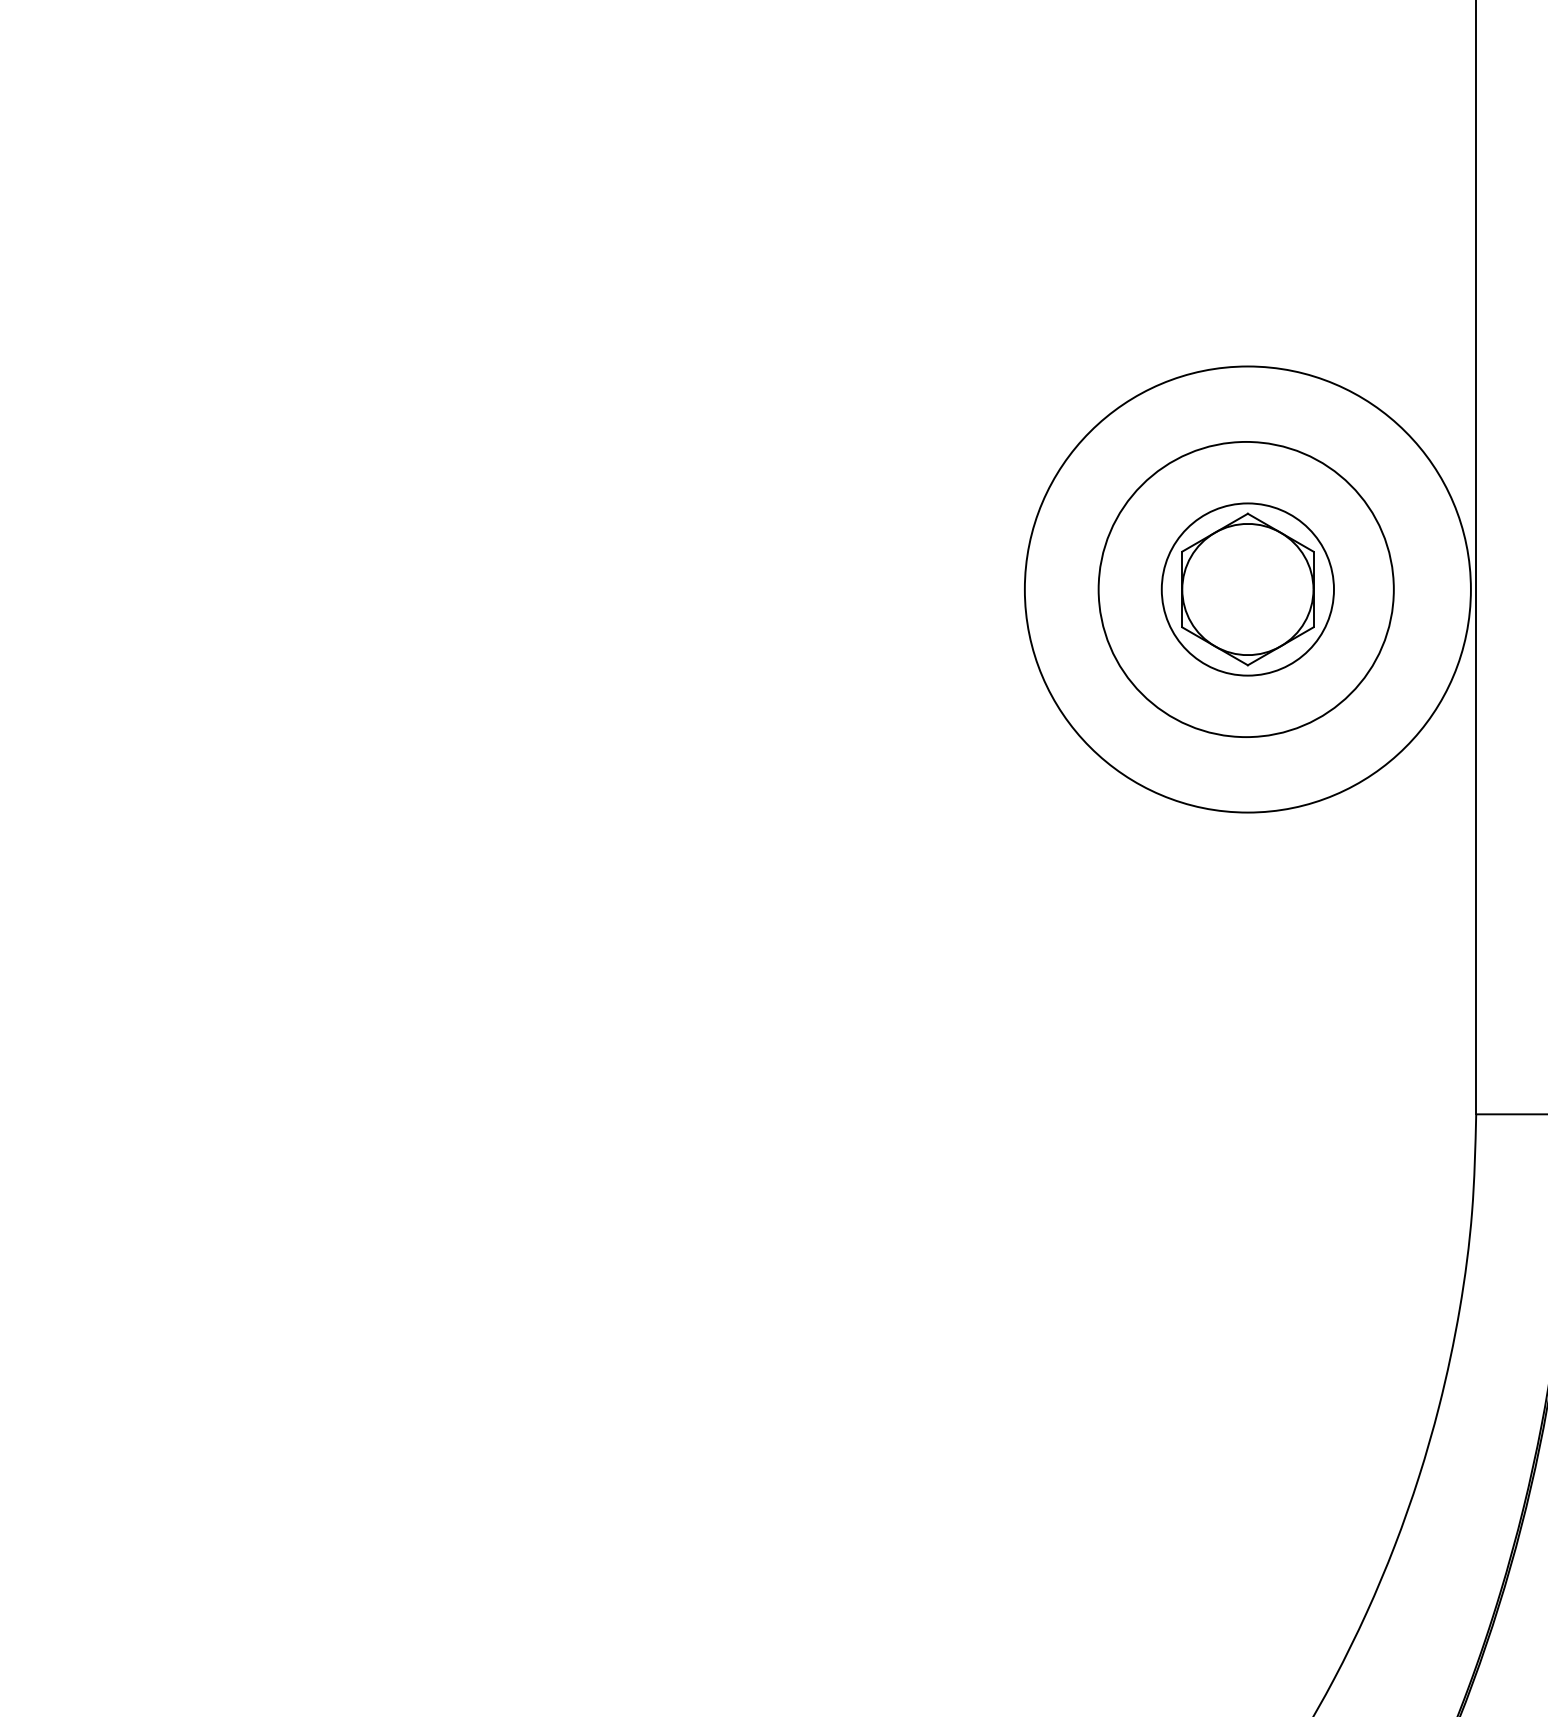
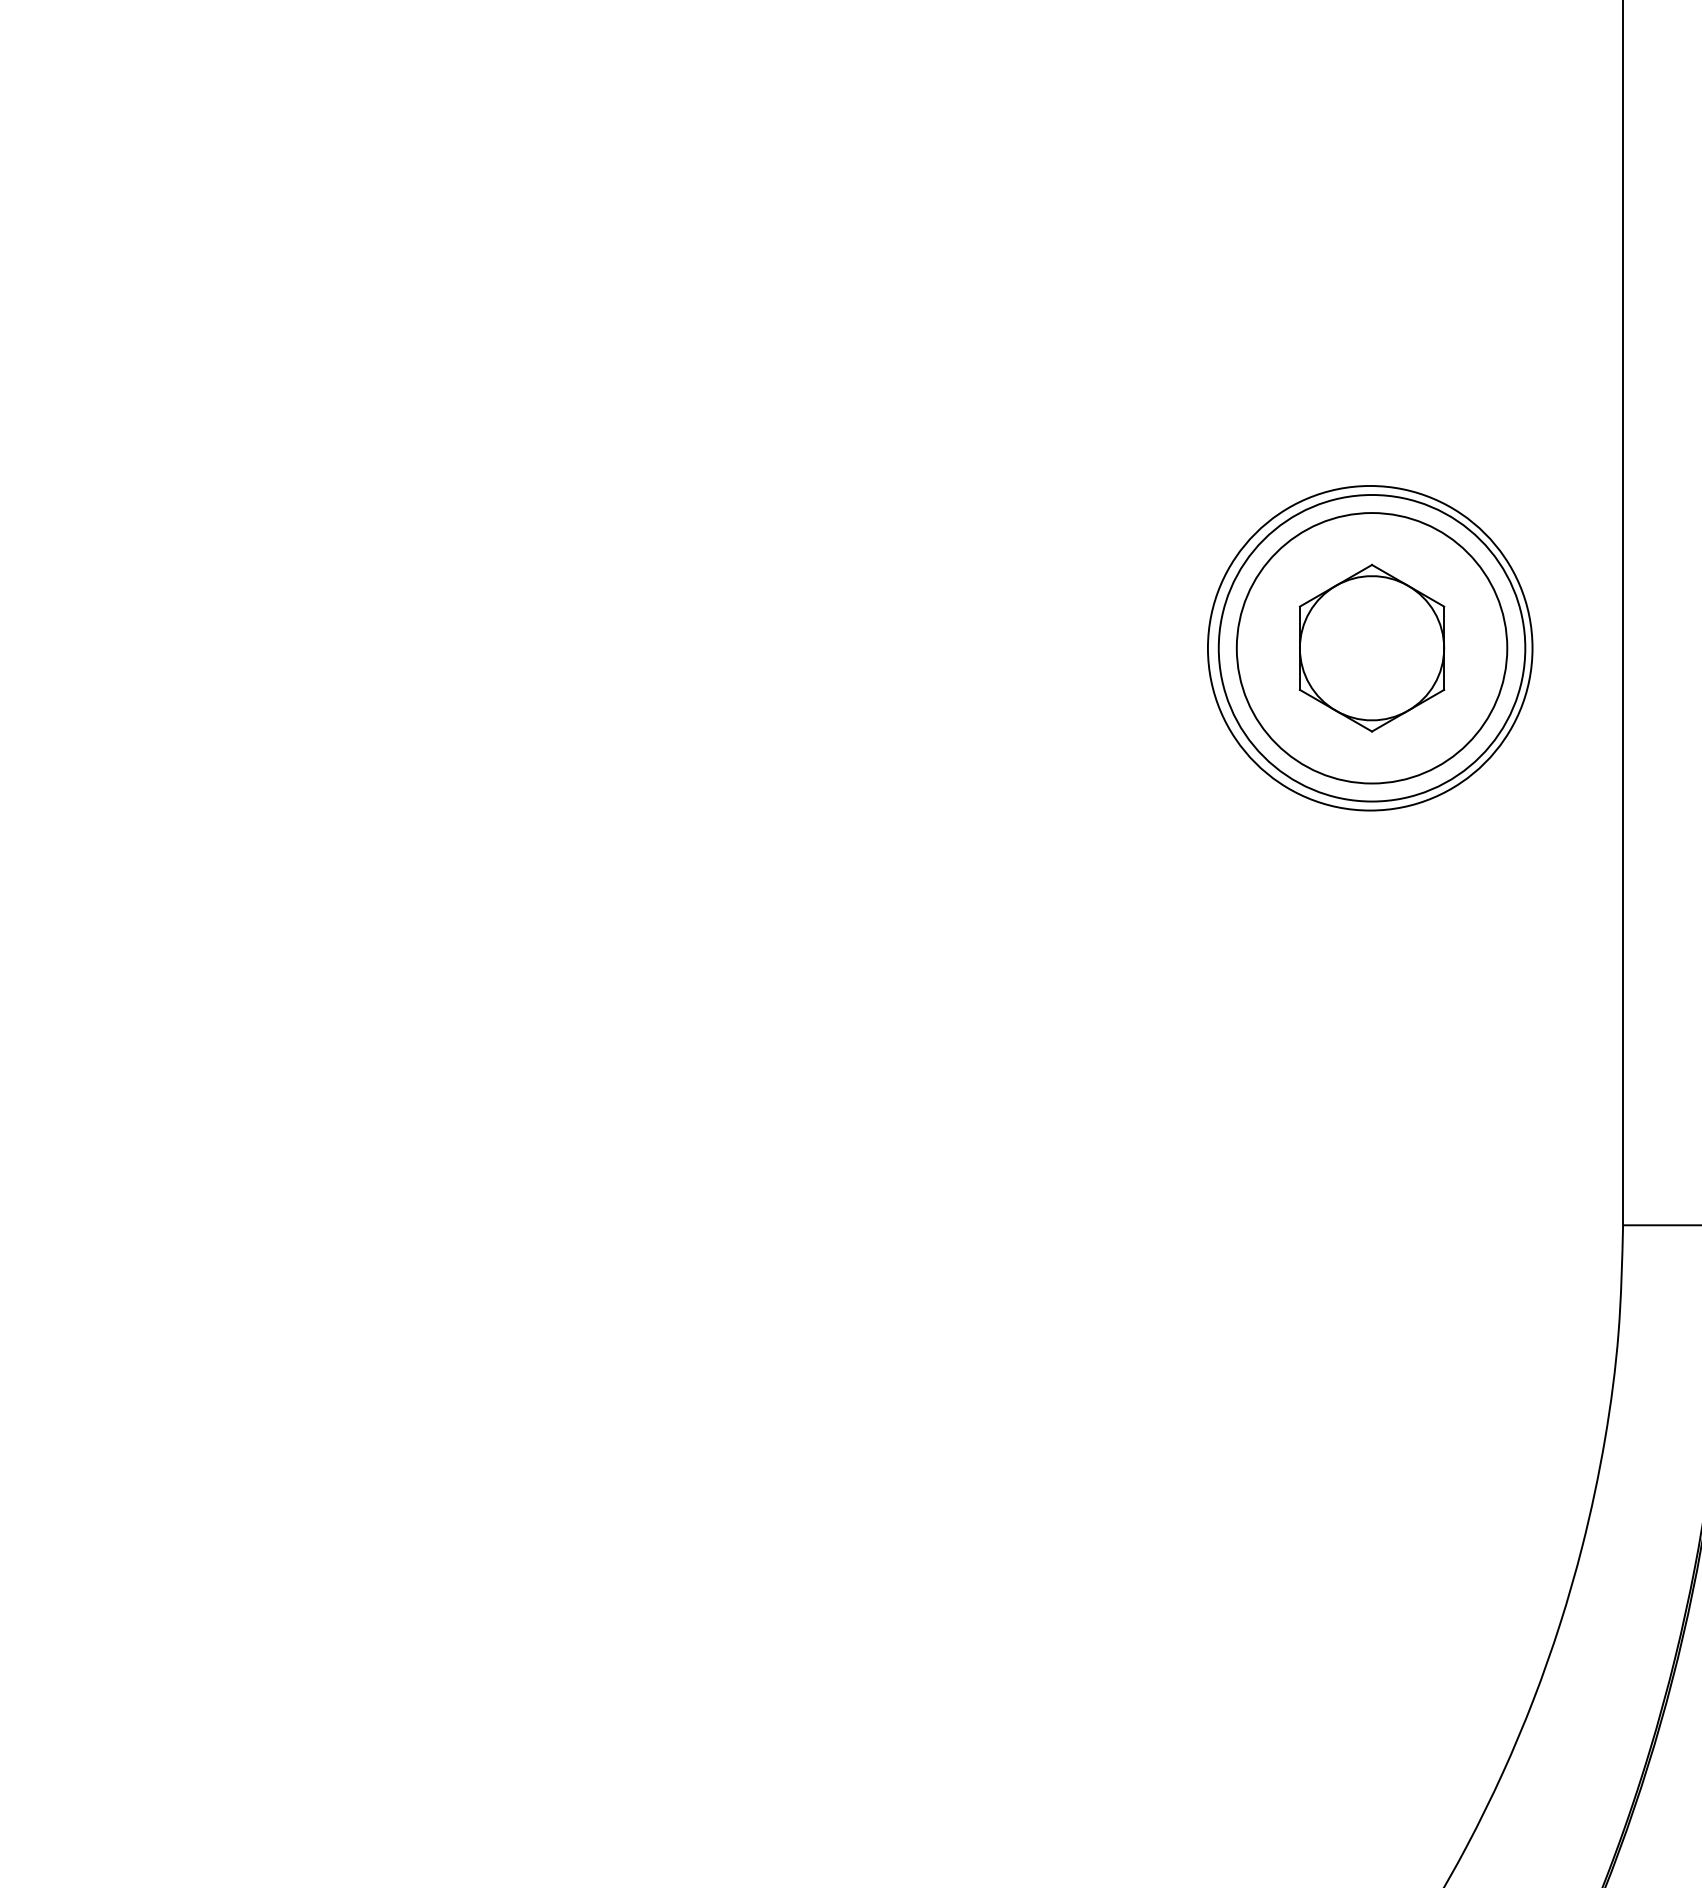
circle: (1247, 589) -> (1371, 648), size x0.62
circle: (1247, 589) -> (1371, 648), size x1.43

